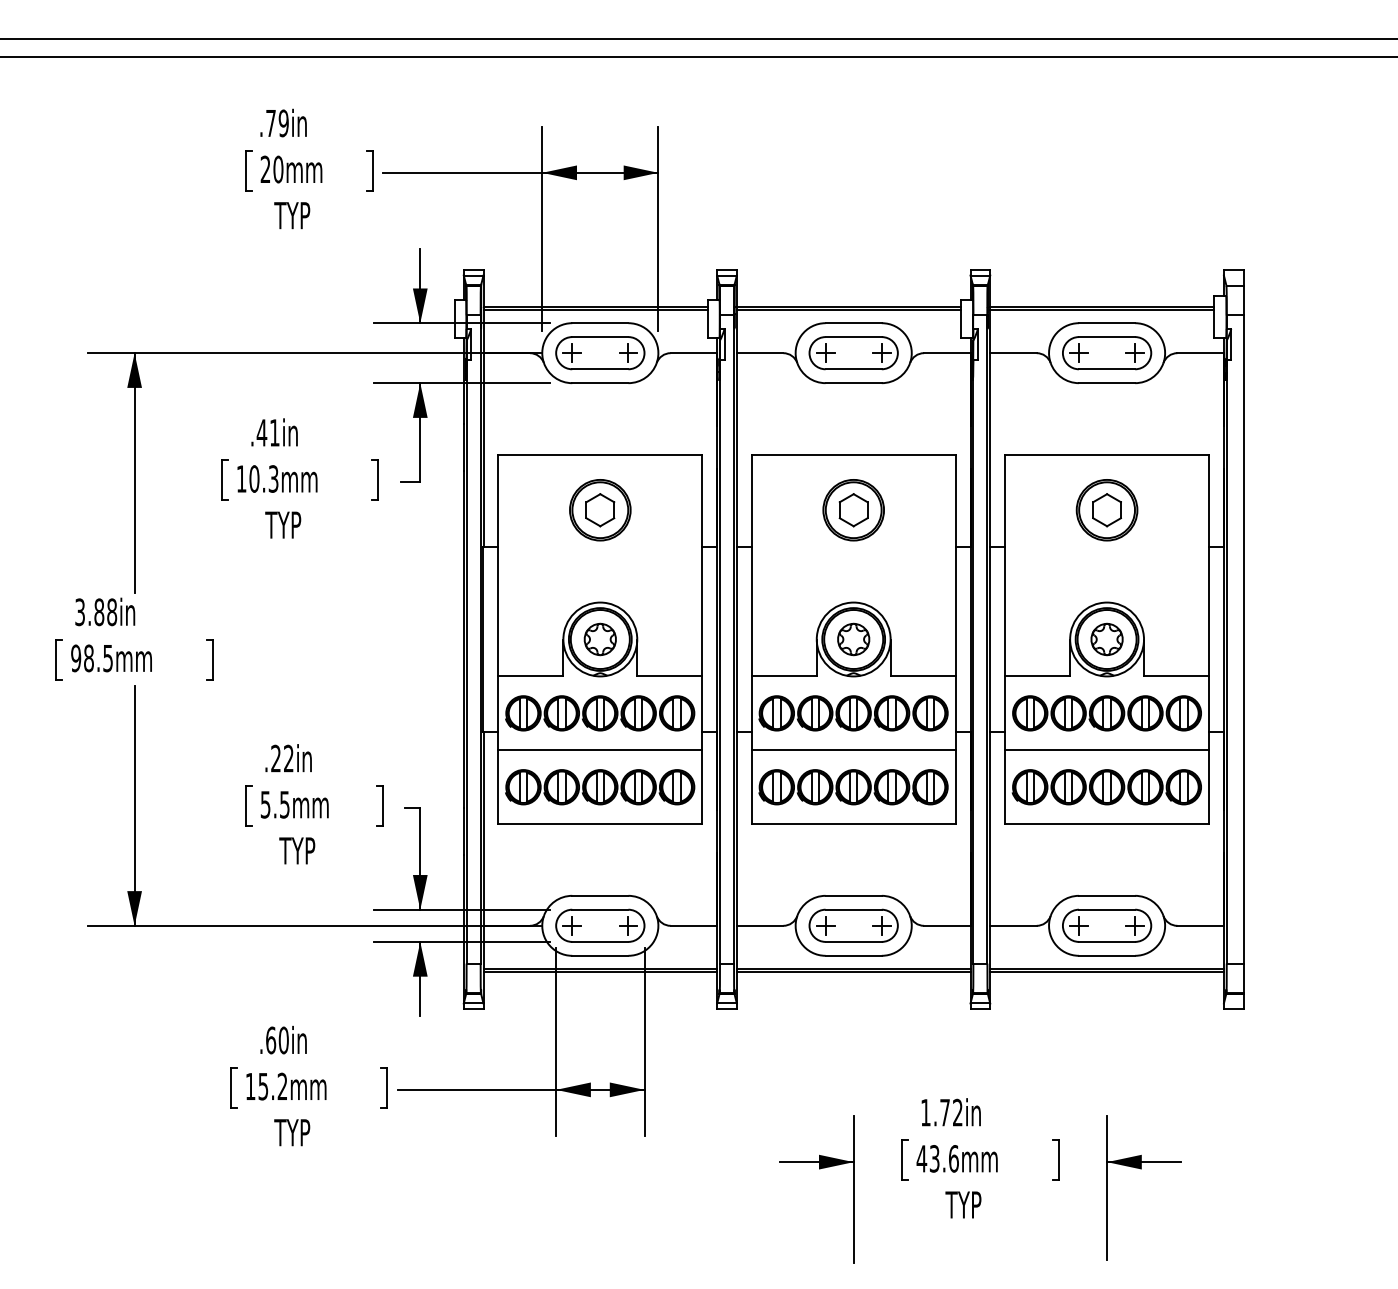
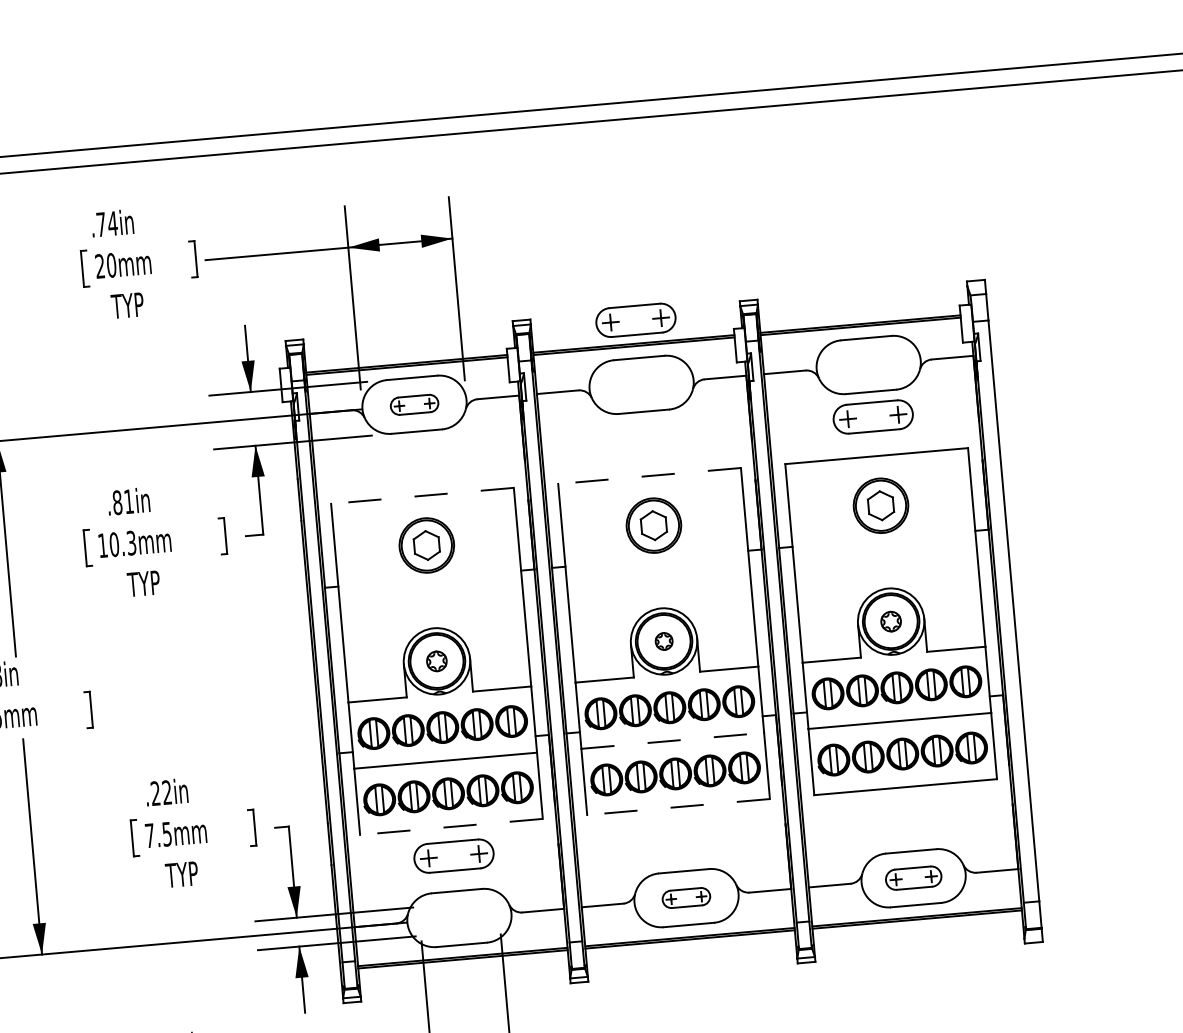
text: (283, 123) -> (112, 223), .79in -> .74in
part: (600, 353) -> (414, 405), size x0.6
part: (853, 353) -> (635, 320), moved
part: (1107, 353) -> (873, 417), moved
text: (261, 432) -> (117, 502), .41in -> .81in
line: (600, 454) -> (422, 495), solid -> dashed
line: (853, 454) -> (649, 475), solid -> dashed
part: (599, 639) -> (436, 661), size x0.7
part: (853, 639) -> (663, 641), size x0.6
part: (1106, 639) -> (890, 621), size x0.7
line: (853, 750) -> (672, 741), solid -> dashed
text: (265, 804) -> (149, 835), 5.5mm -> 7.5mm
line: (600, 824) -> (451, 827), solid -> dashed
line: (853, 824) -> (678, 807), solid -> dashed
part: (600, 925) -> (454, 855), moved
part: (853, 925) -> (686, 897), size x0.6
part: (1107, 925) -> (913, 877), size x0.7

